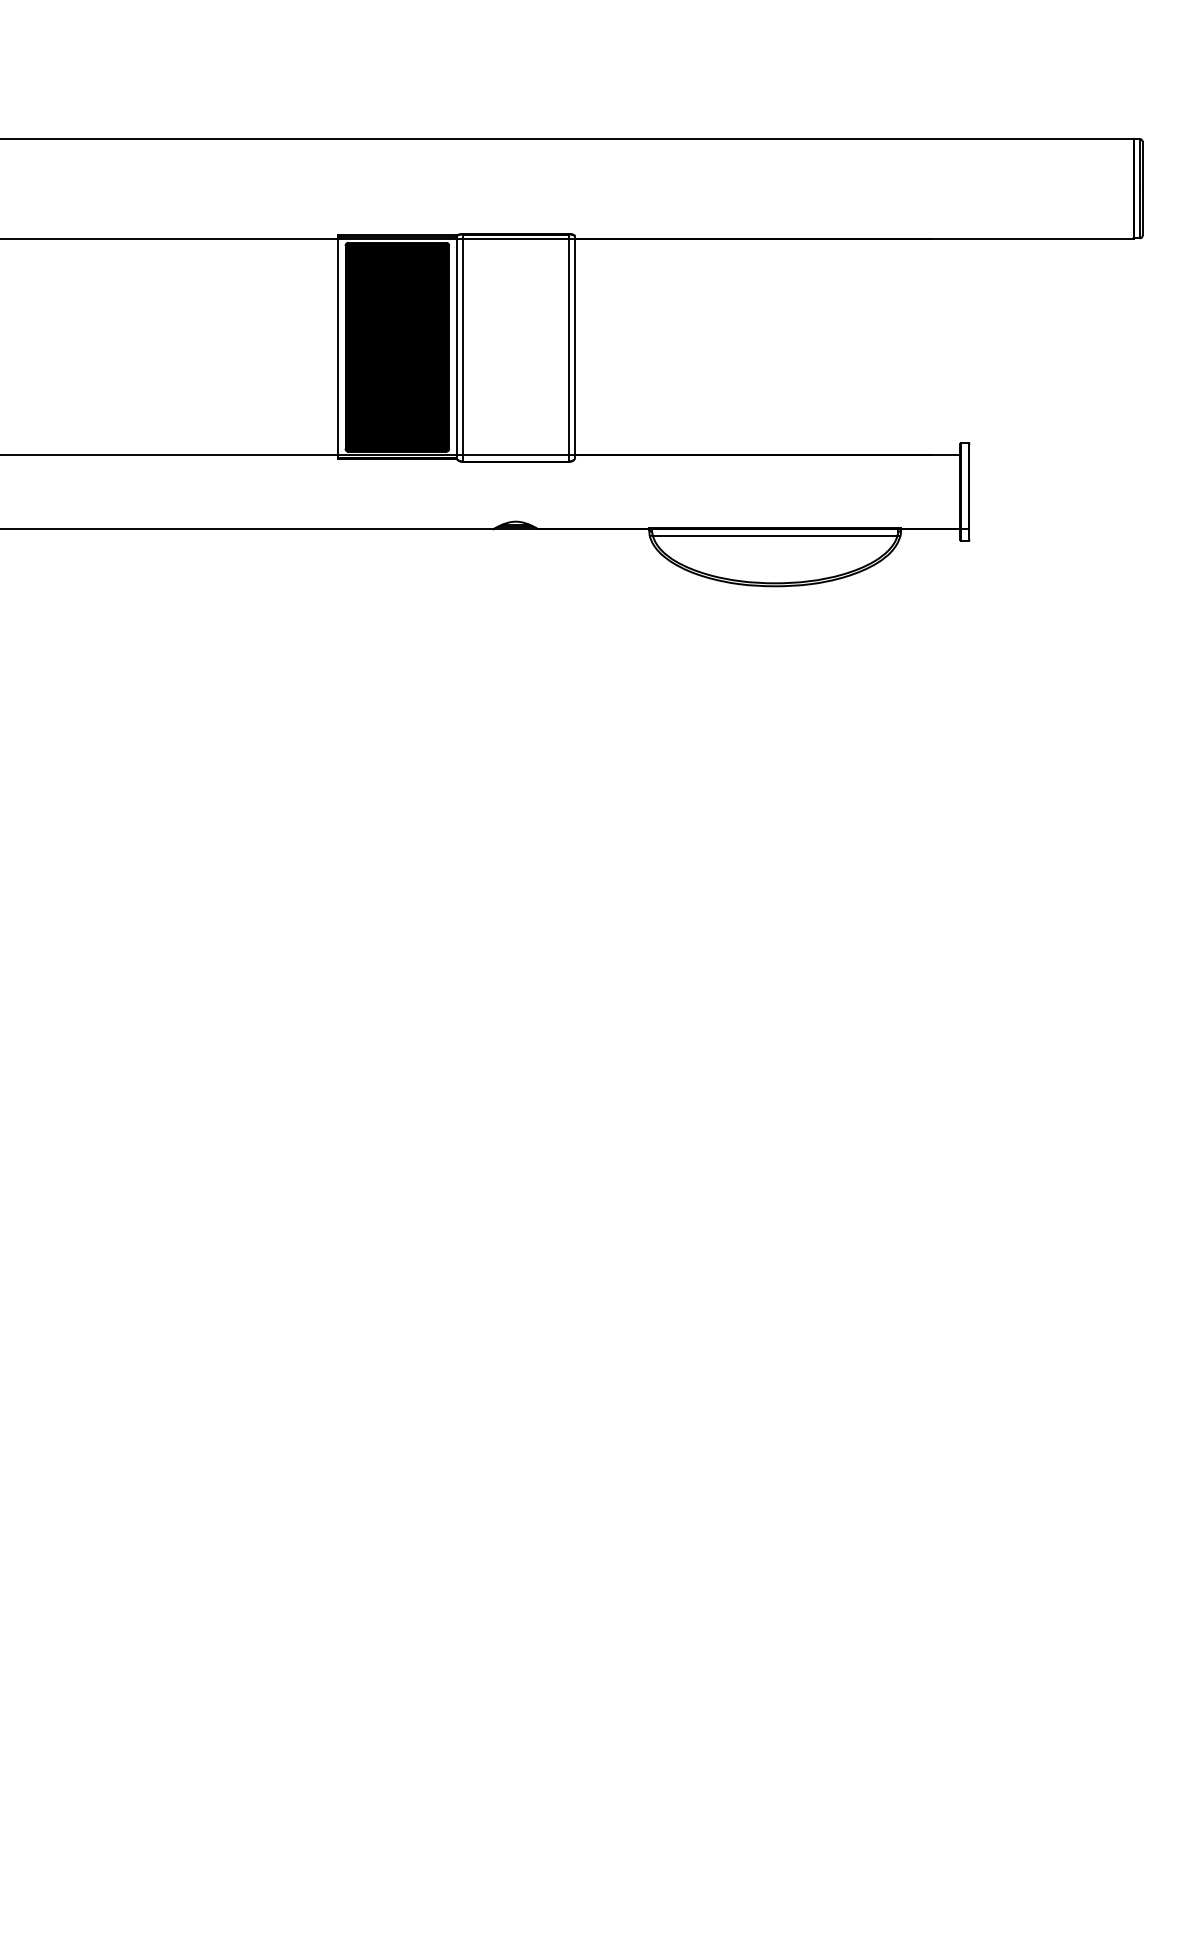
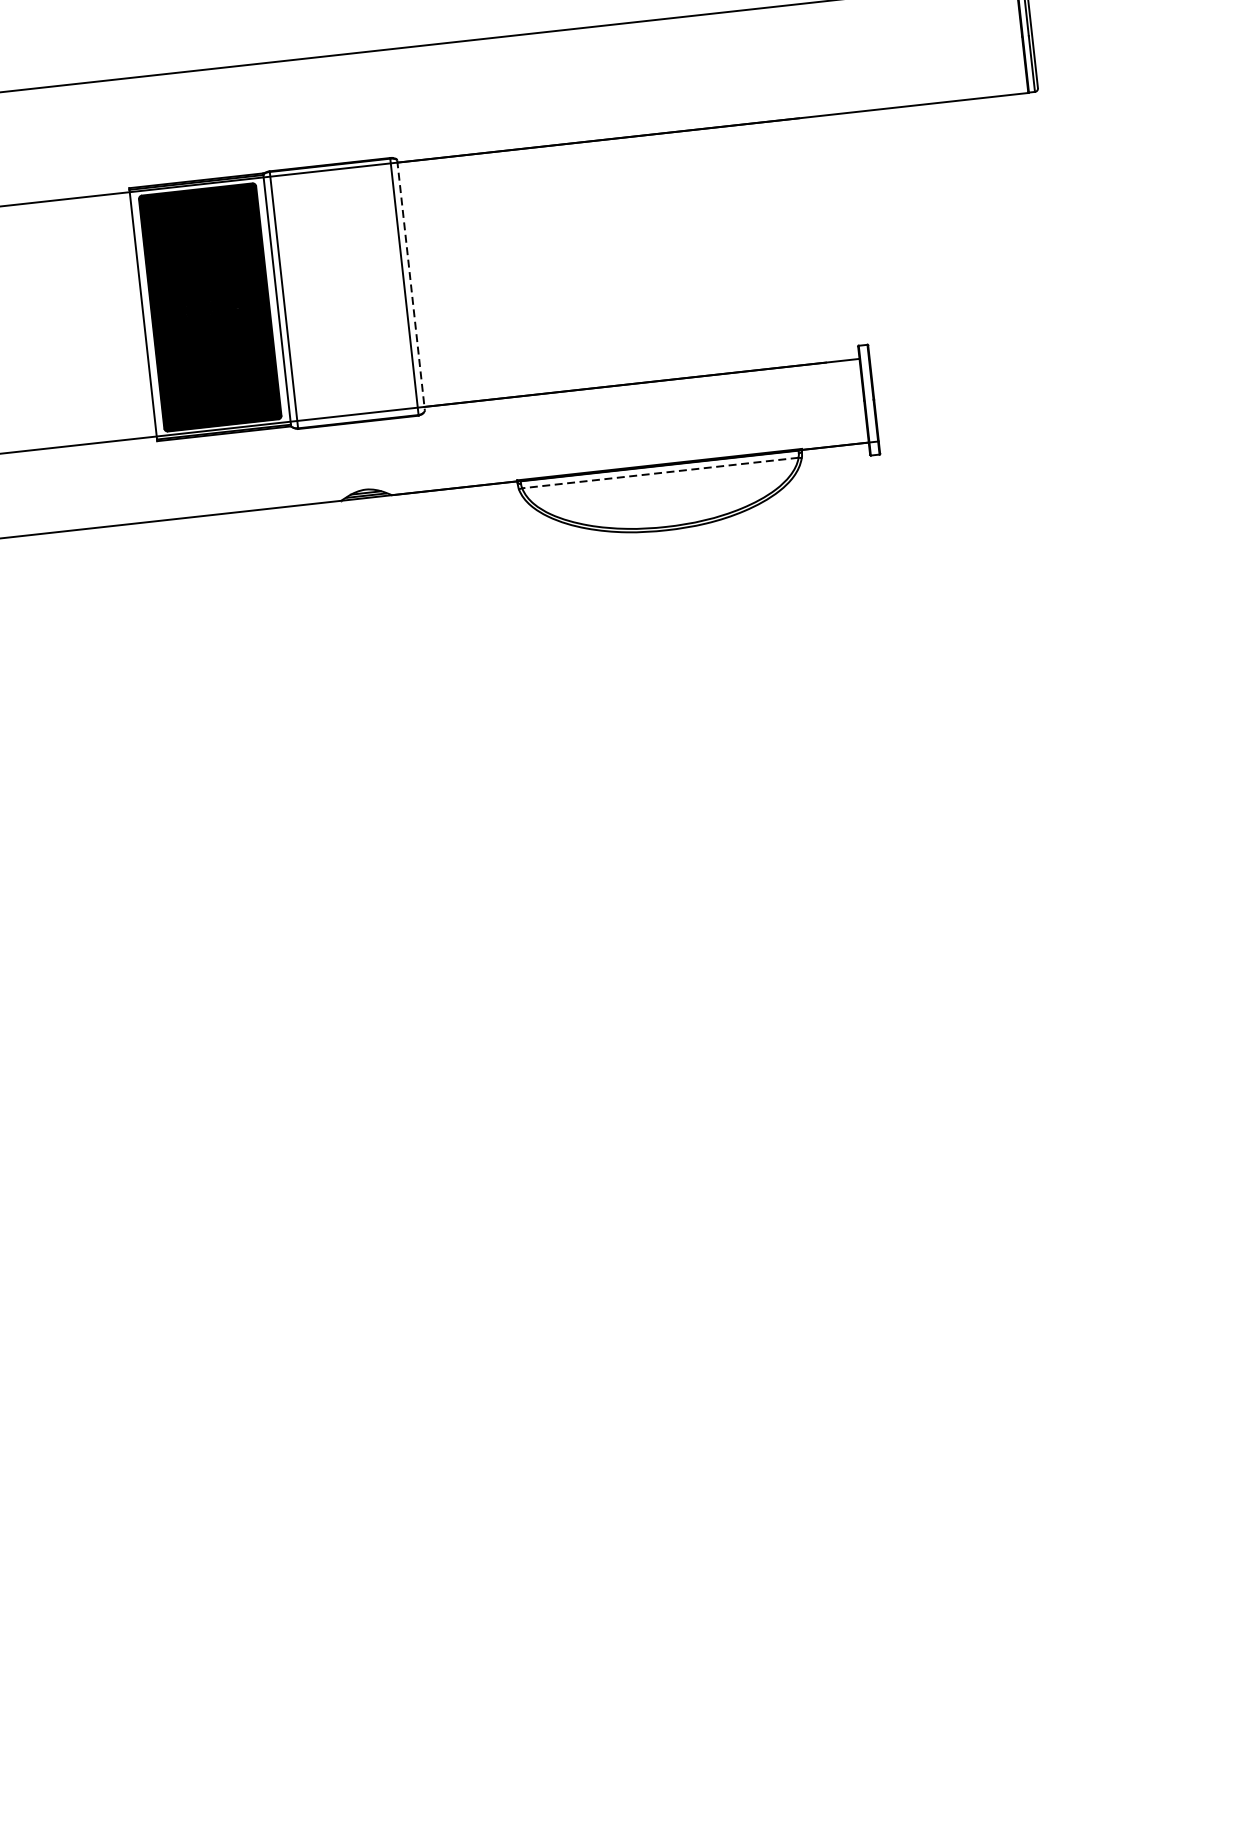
line: (575, 347) -> (411, 285), solid -> dashed
line: (774, 535) -> (659, 472), solid -> dashed

